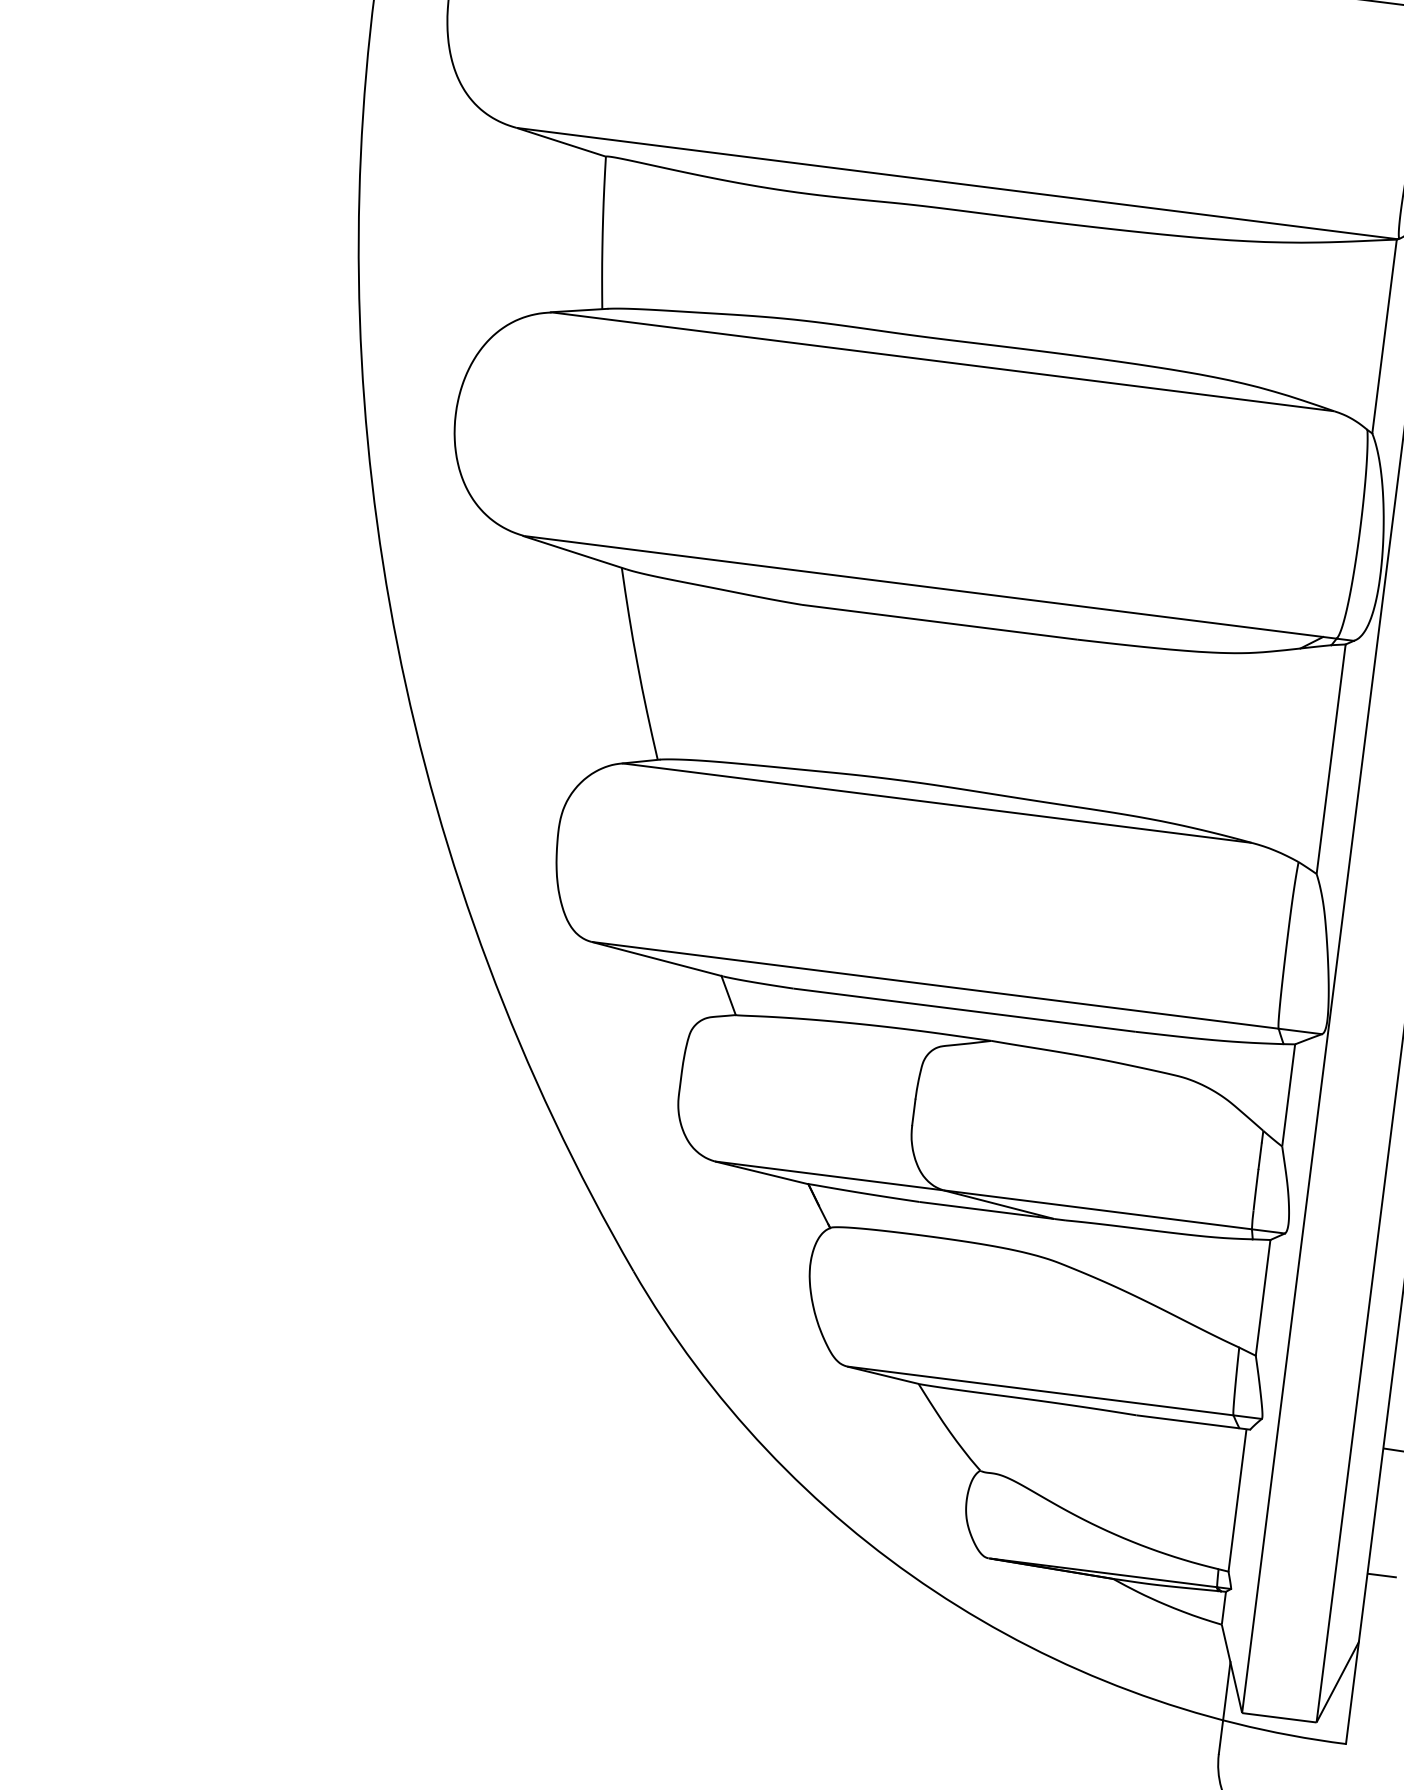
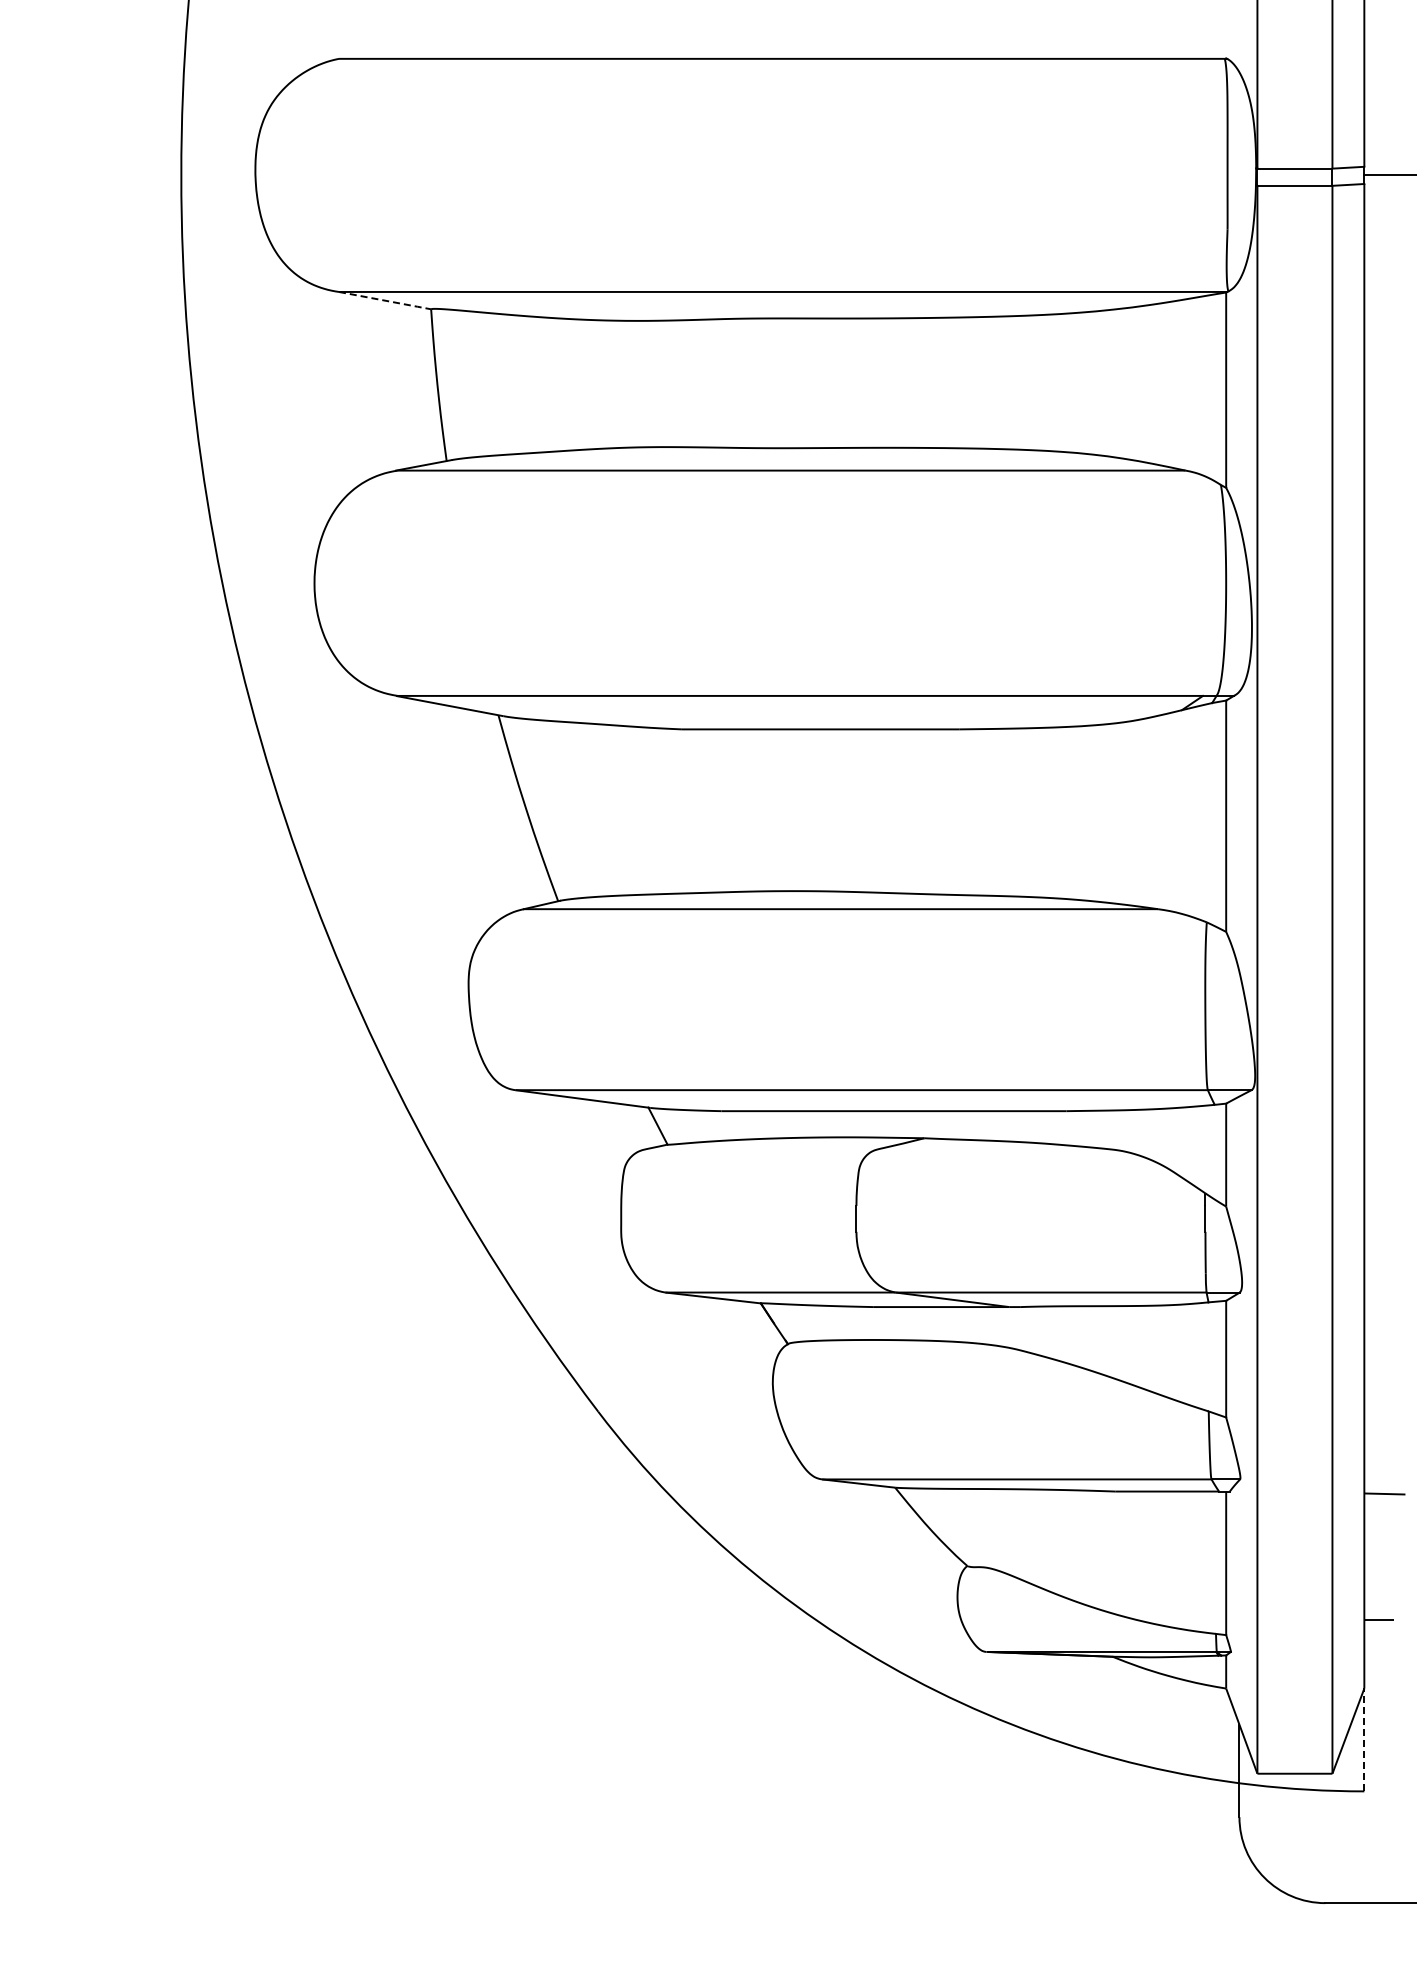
line: (561, 142) -> (385, 300), solid -> dashed
line: (1352, 1692) -> (1364, 1739), solid -> dashed

